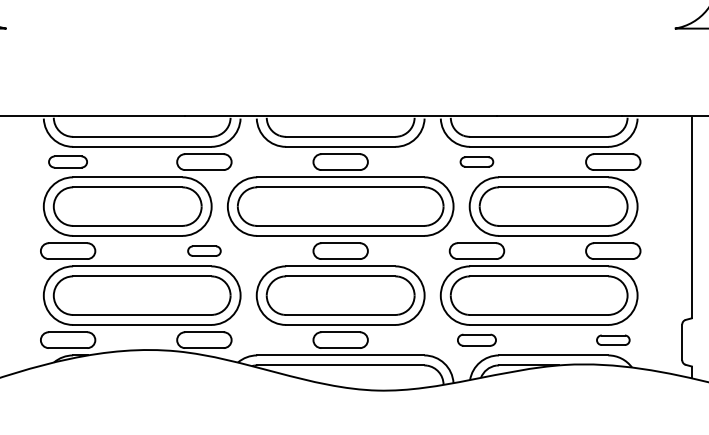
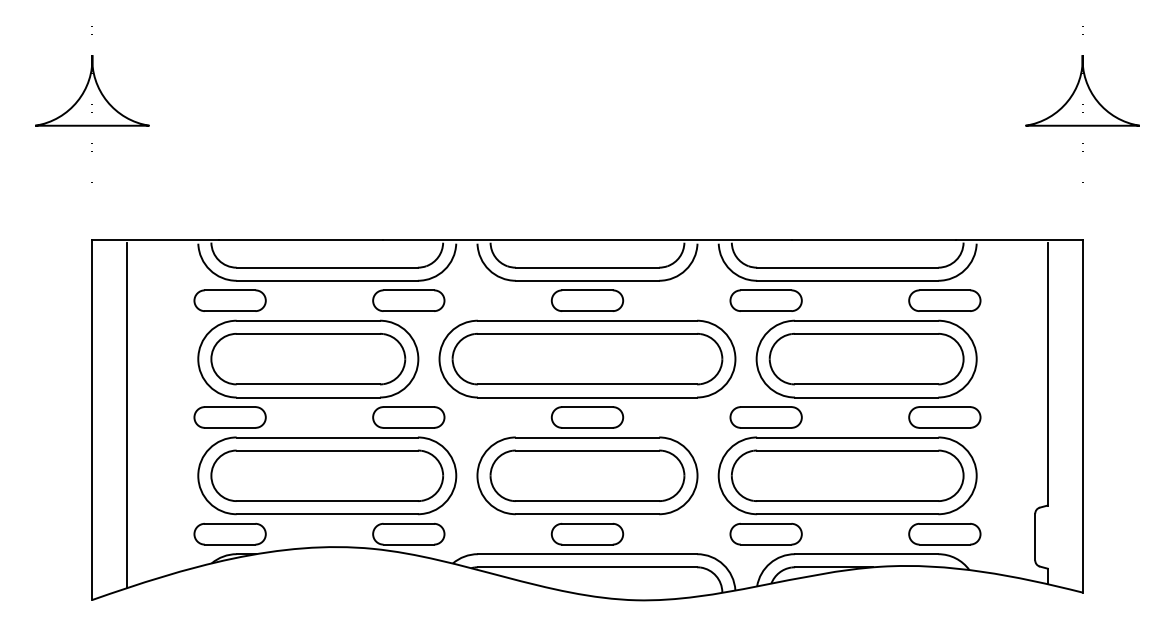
part: (67, 161) -> (229, 300), size x1.43
part: (476, 161) -> (765, 300), size x1.67
part: (204, 251) -> (408, 417), size x1.67
part: (476, 340) -> (765, 534), size x1.43
part: (613, 340) -> (944, 534), size x1.67

